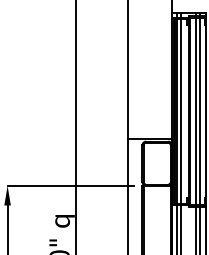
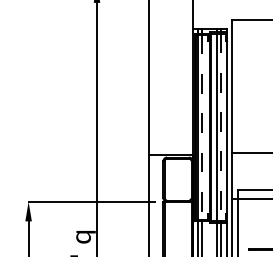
line: (181, 111) -> (202, 127), solid -> dashed
line: (200, 111) -> (221, 127), solid -> dashed

